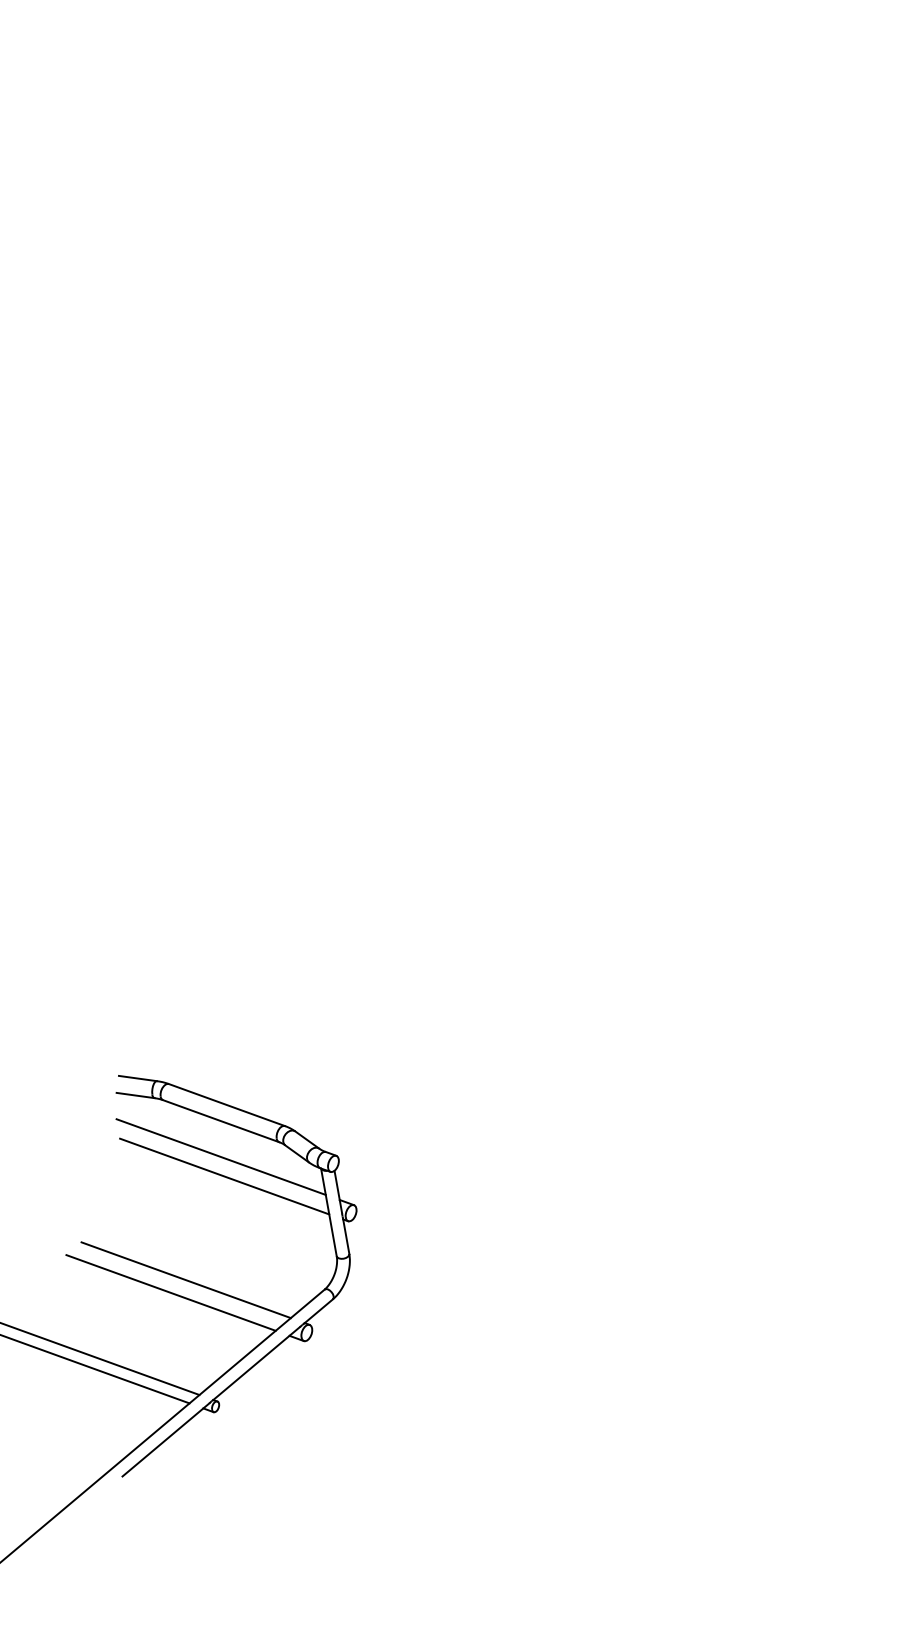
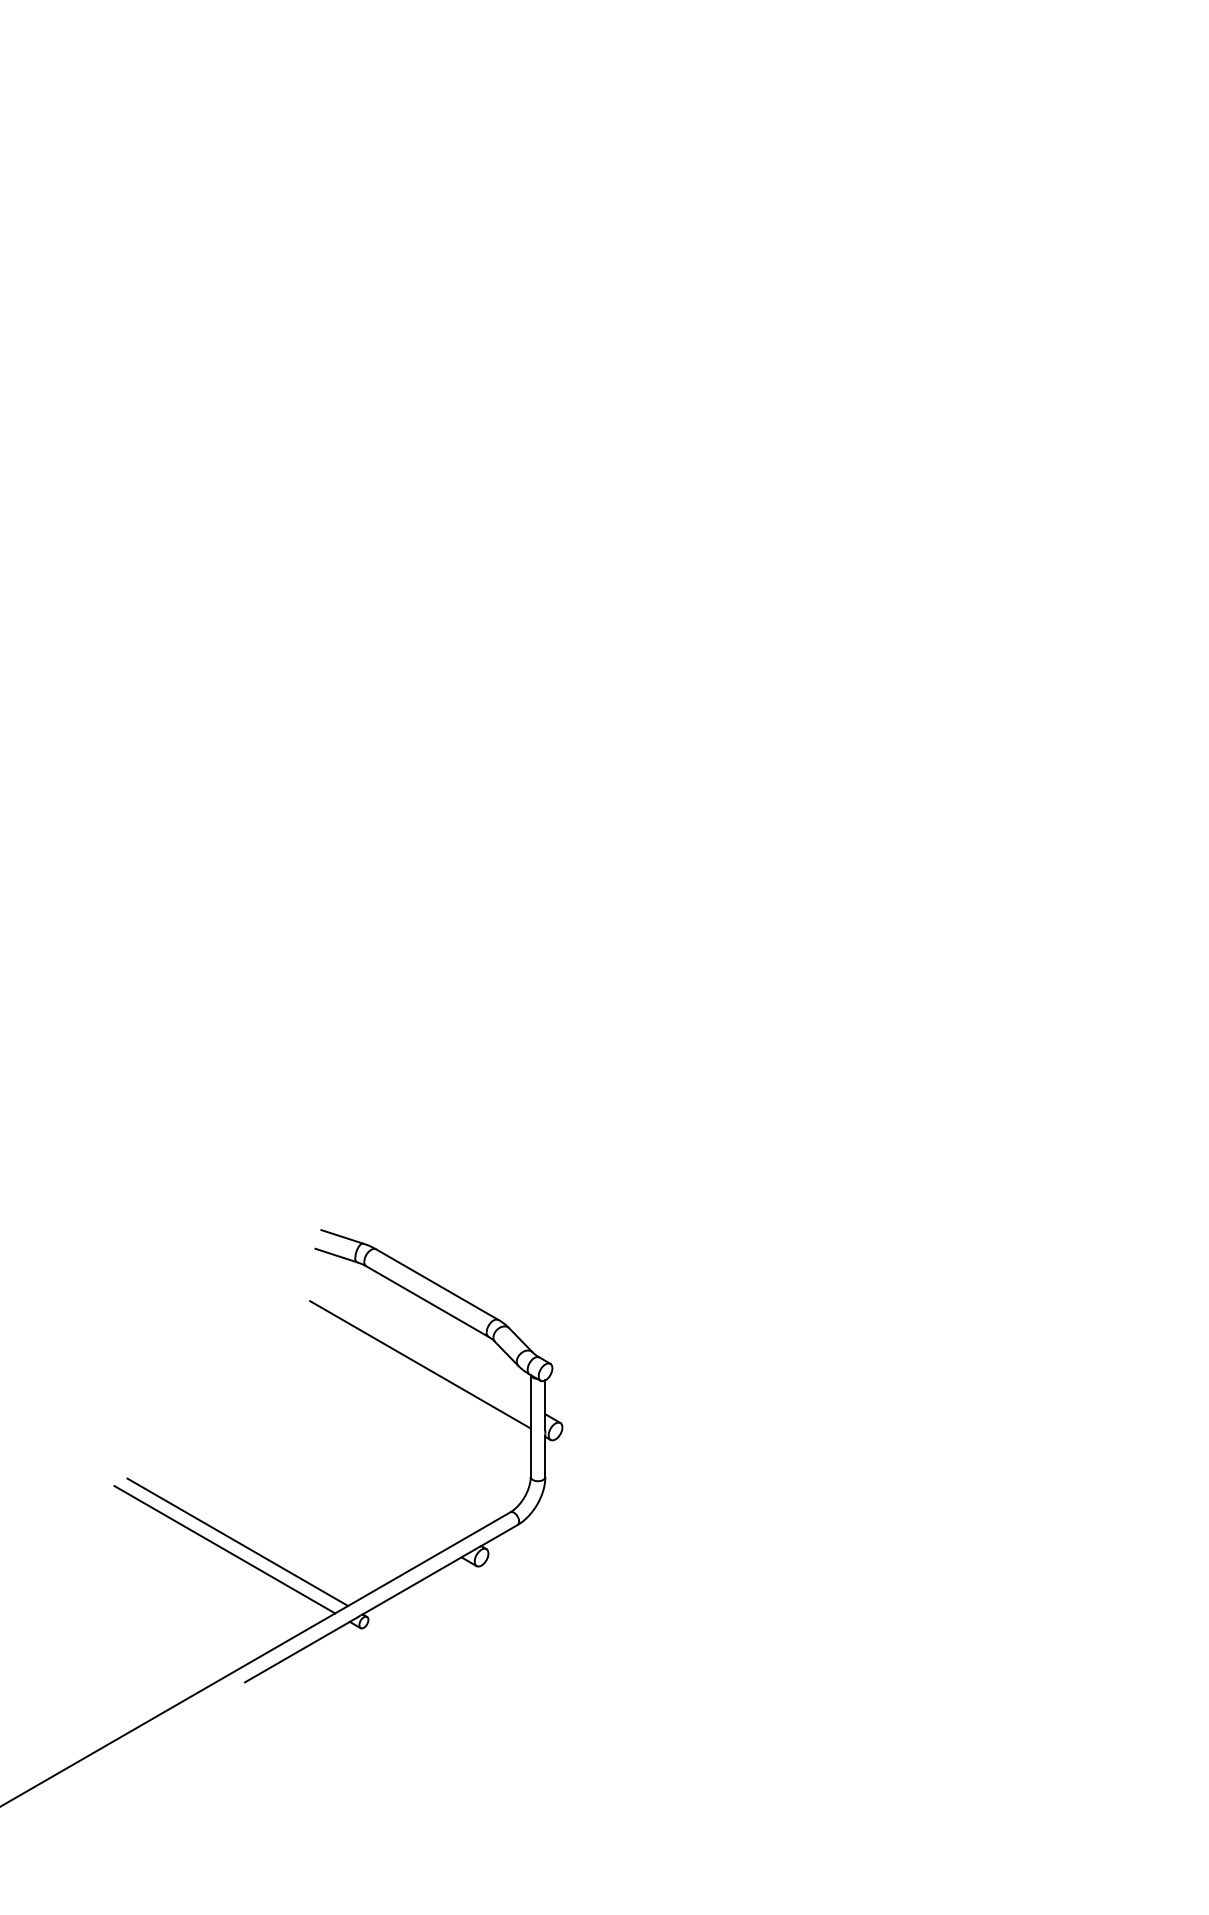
line: (221, 1156) -> (420, 1341), removed
line: (185, 1279) -> (355, 1473), removed
line: (170, 1292) -> (336, 1484), removed

